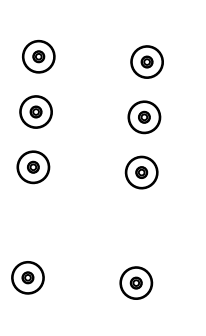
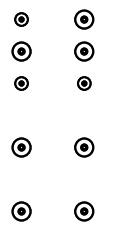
part: (38, 56) -> (21, 19), size x0.7
part: (33, 167) -> (21, 83), size x0.7
part: (142, 172) -> (84, 83), size x0.7

